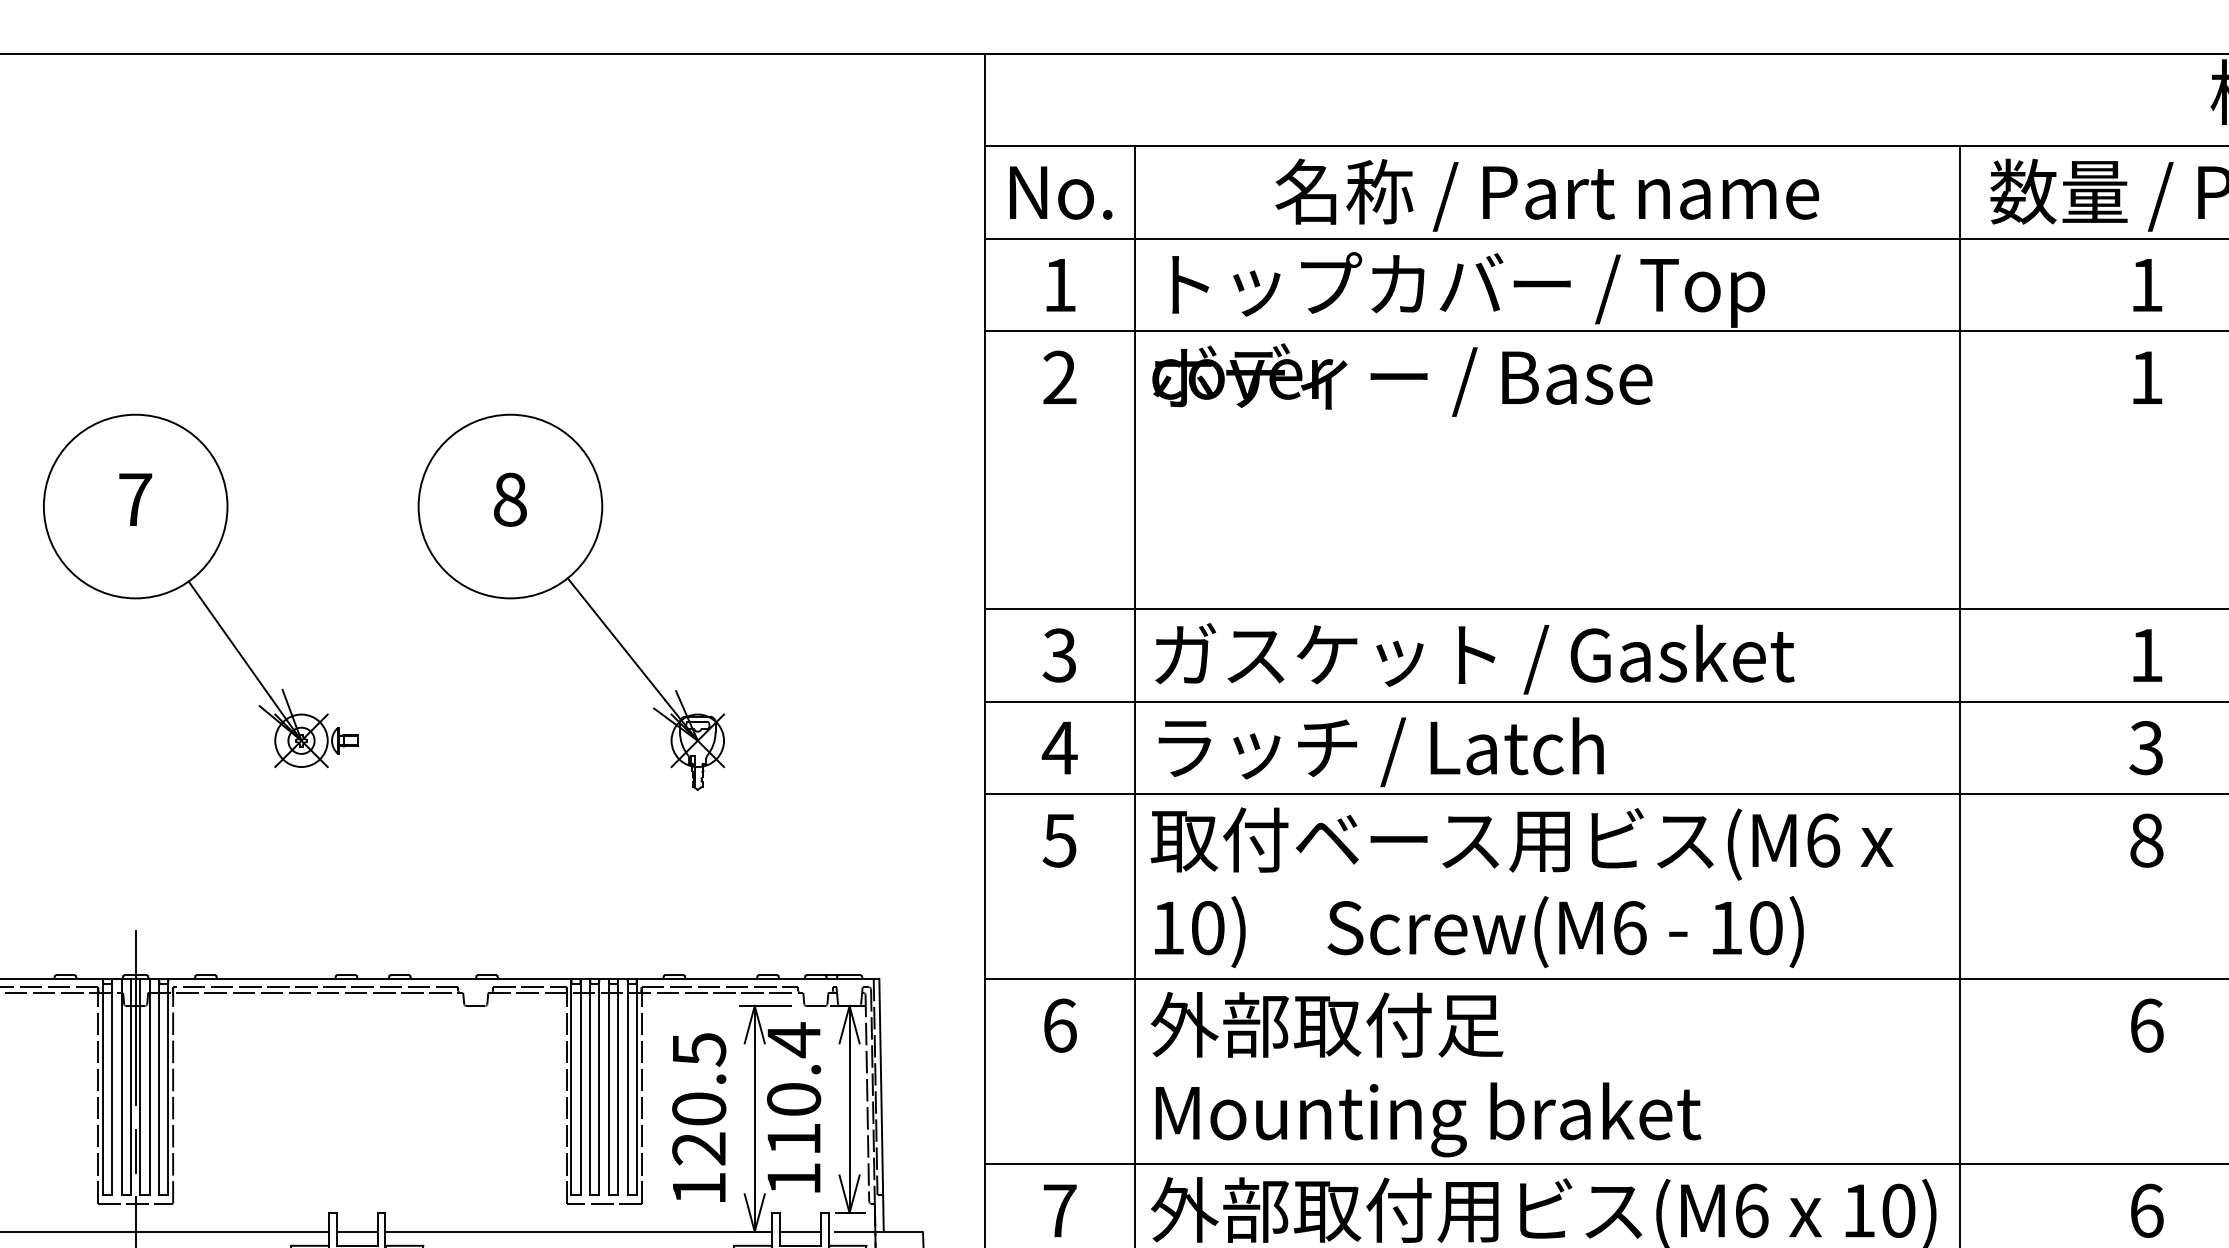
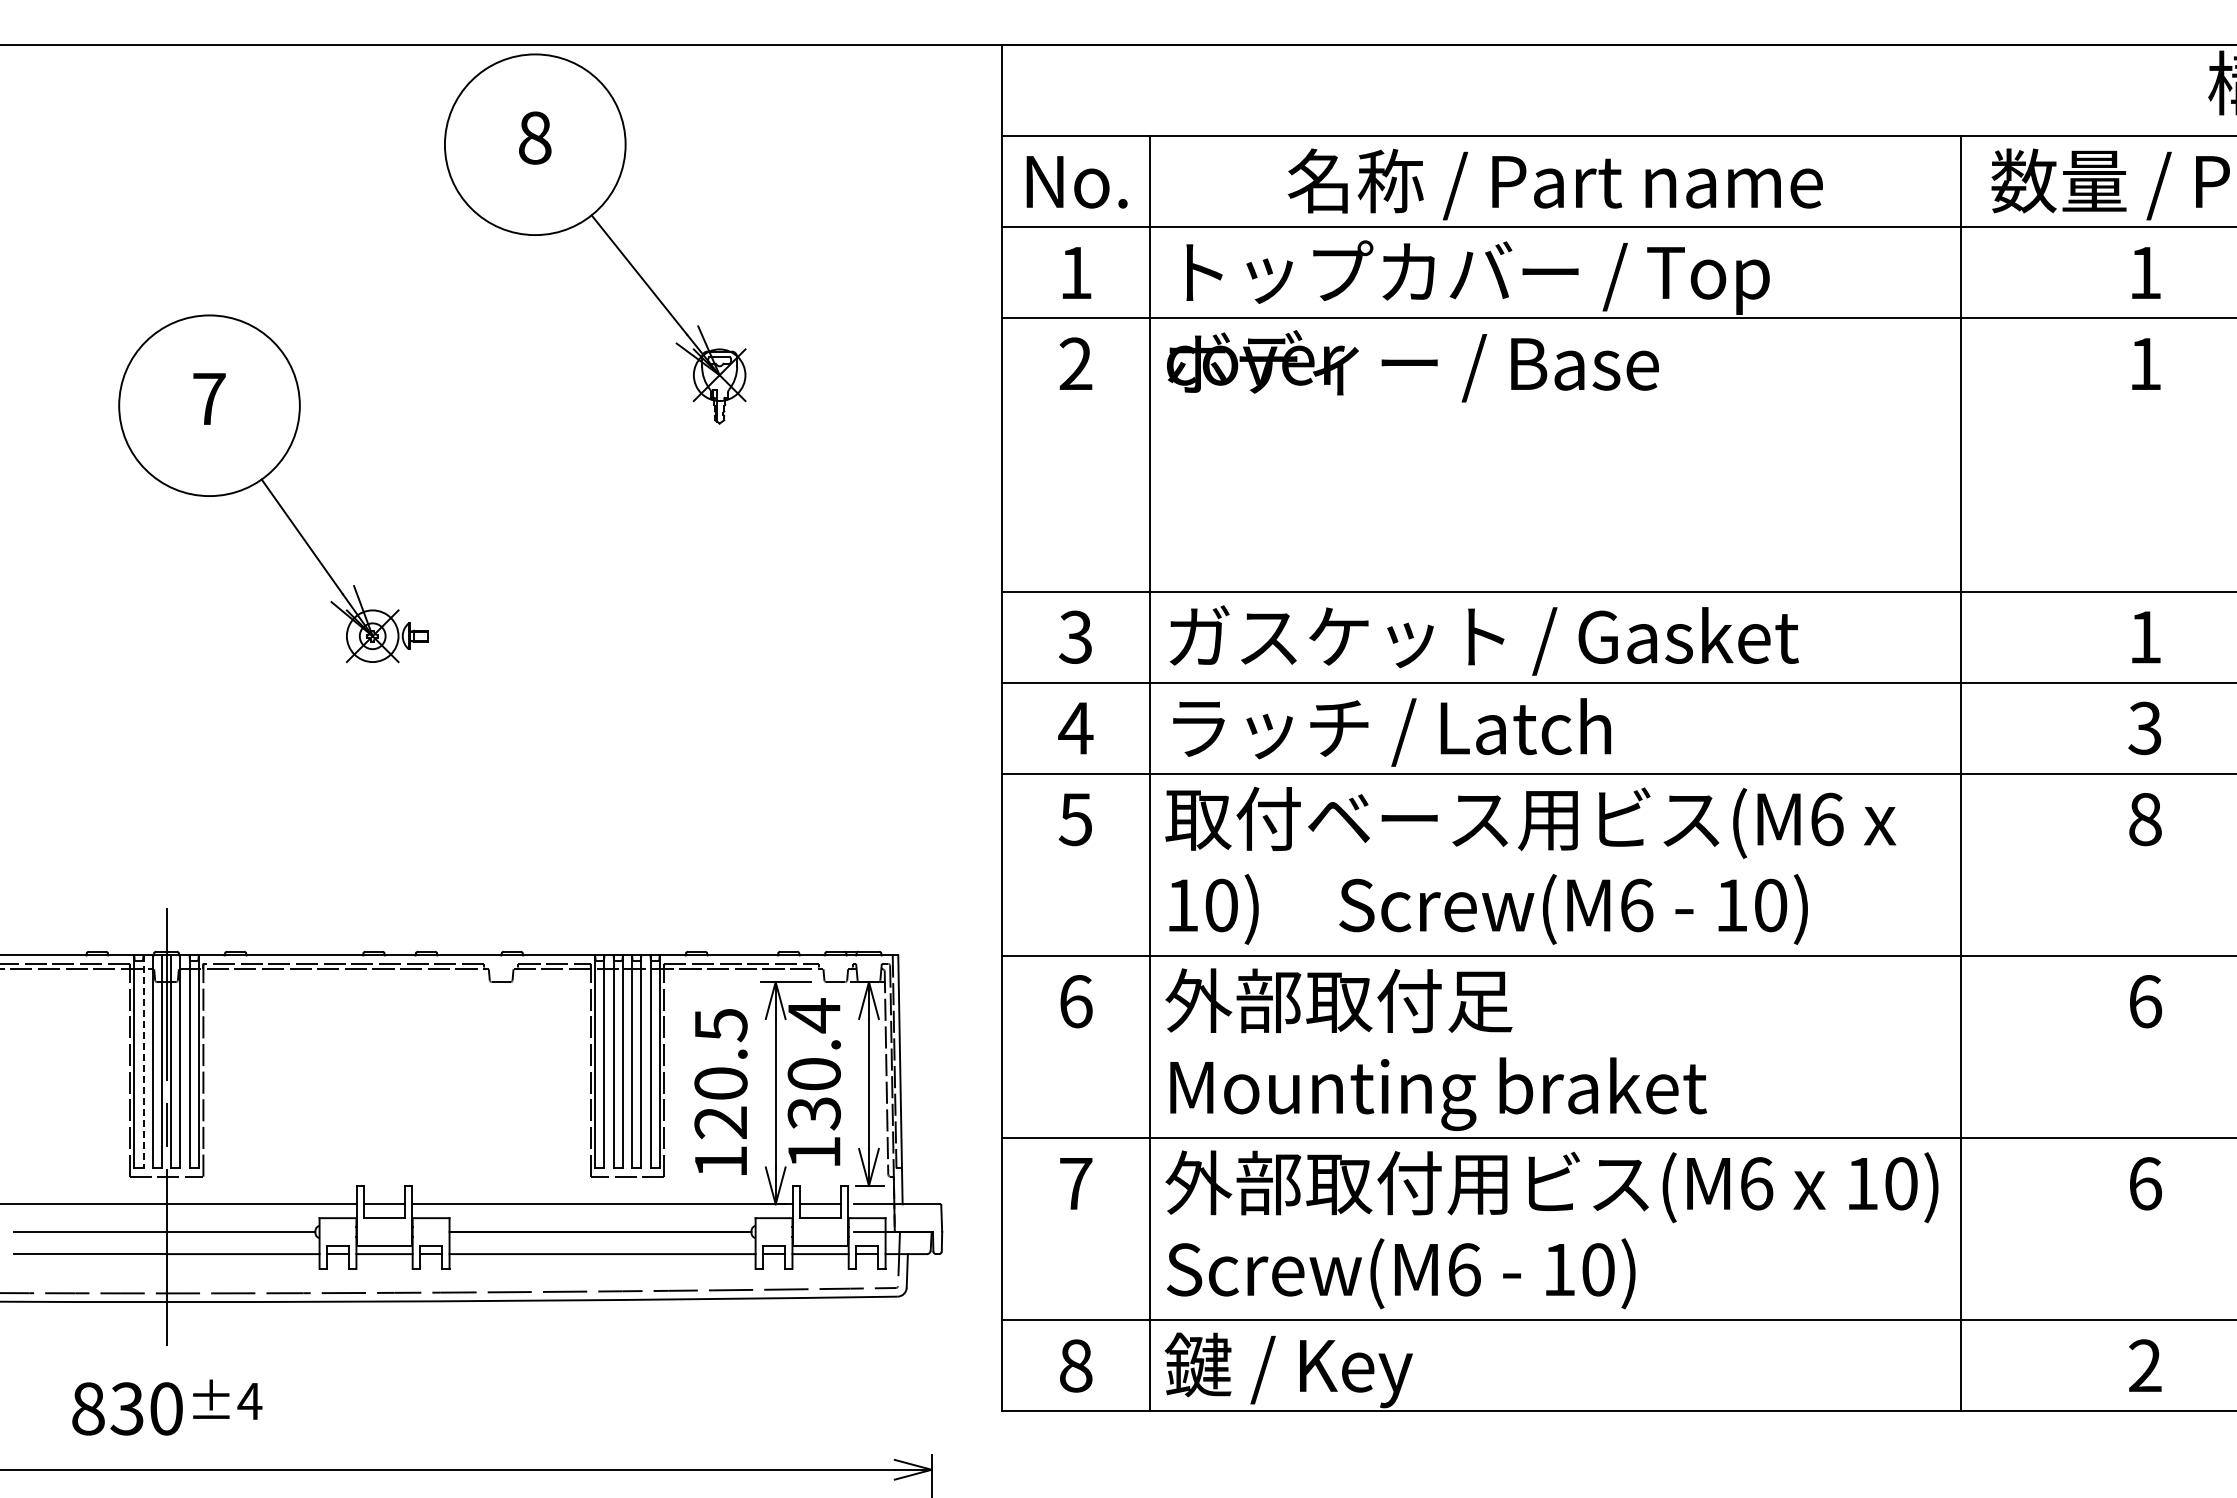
part: (200, 590) -> (273, 488), moved
part: (580, 596) -> (604, 233), moved
line: (112, 1087) -> (143, 1062), solid -> dashed
text: (793, 1139) -> (813, 1113), 110.4 -> 130.4

